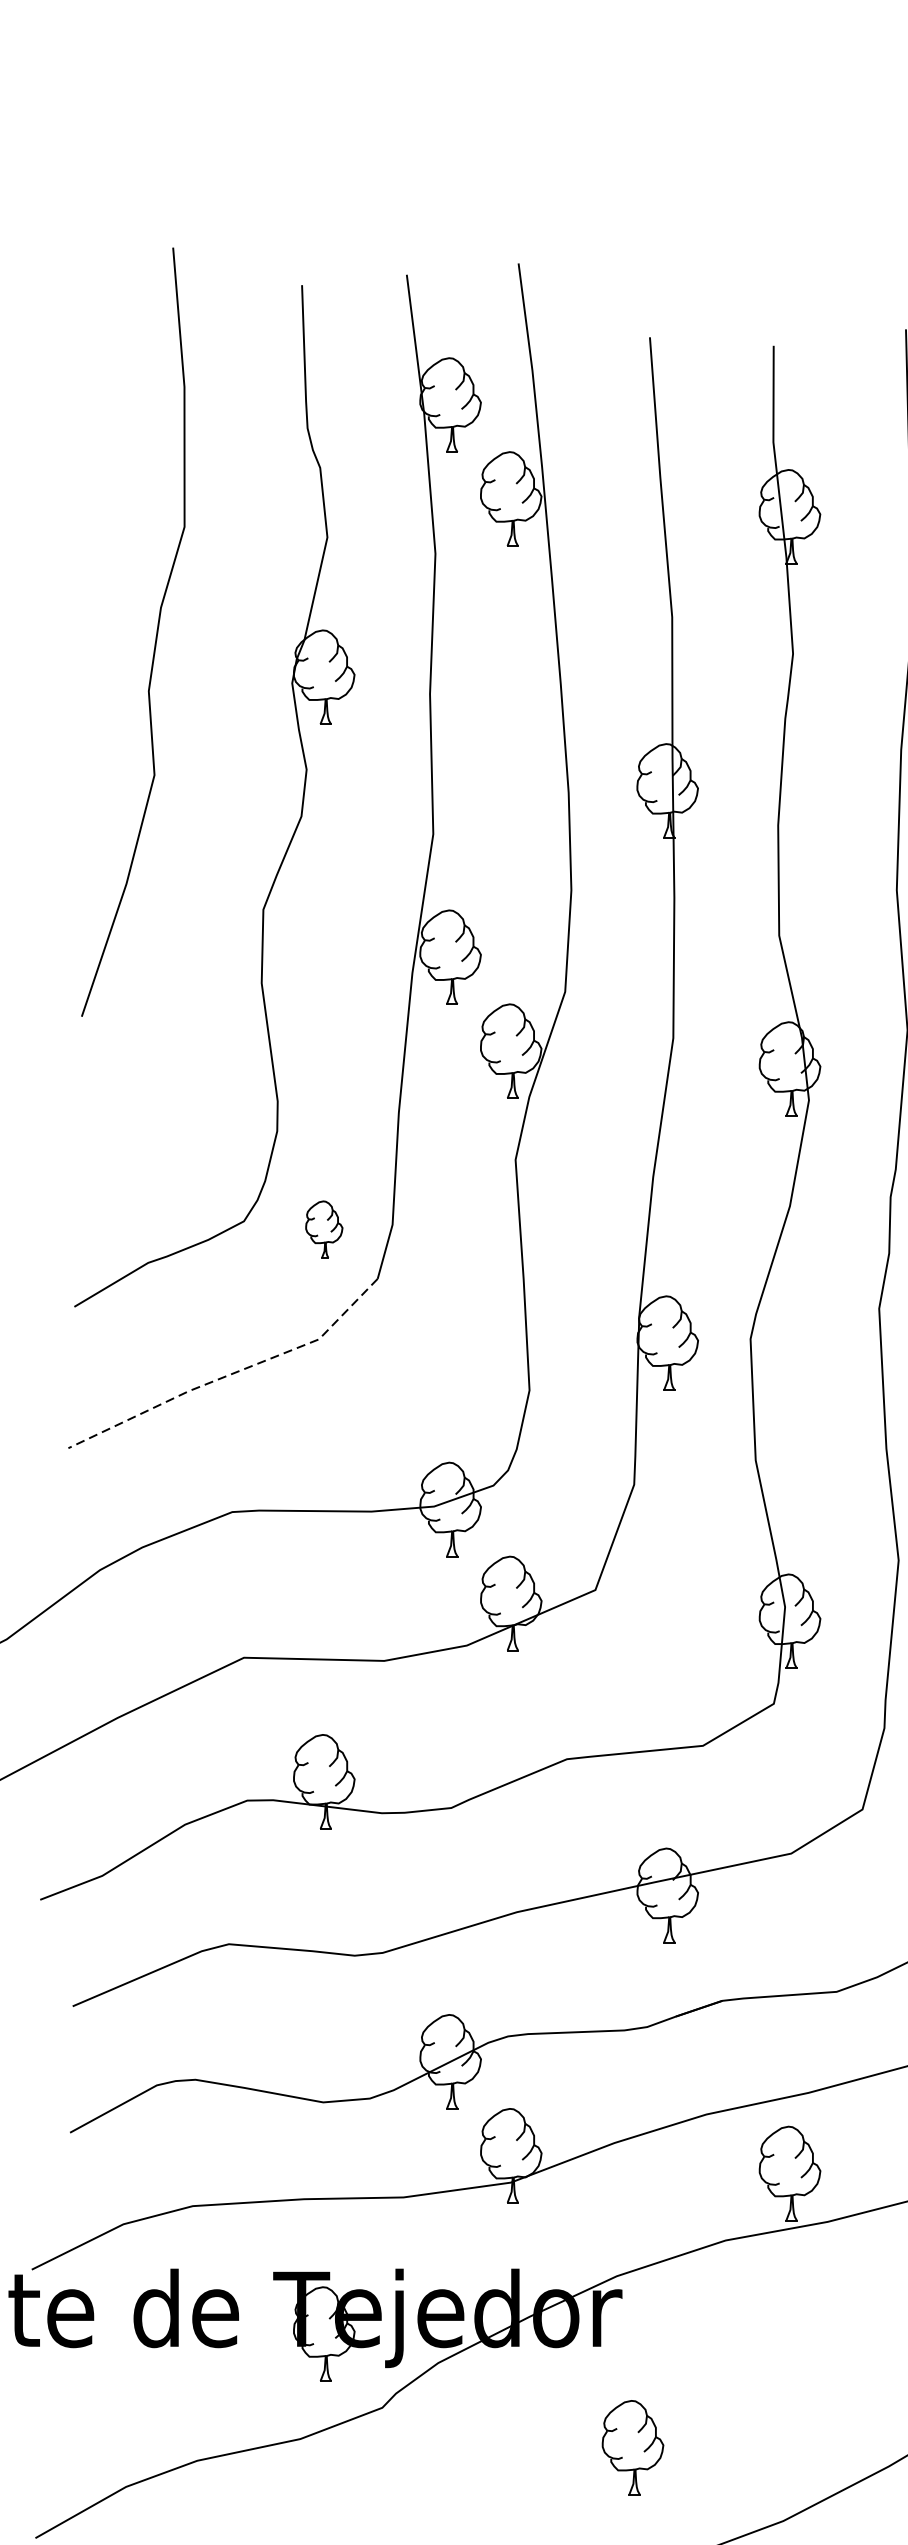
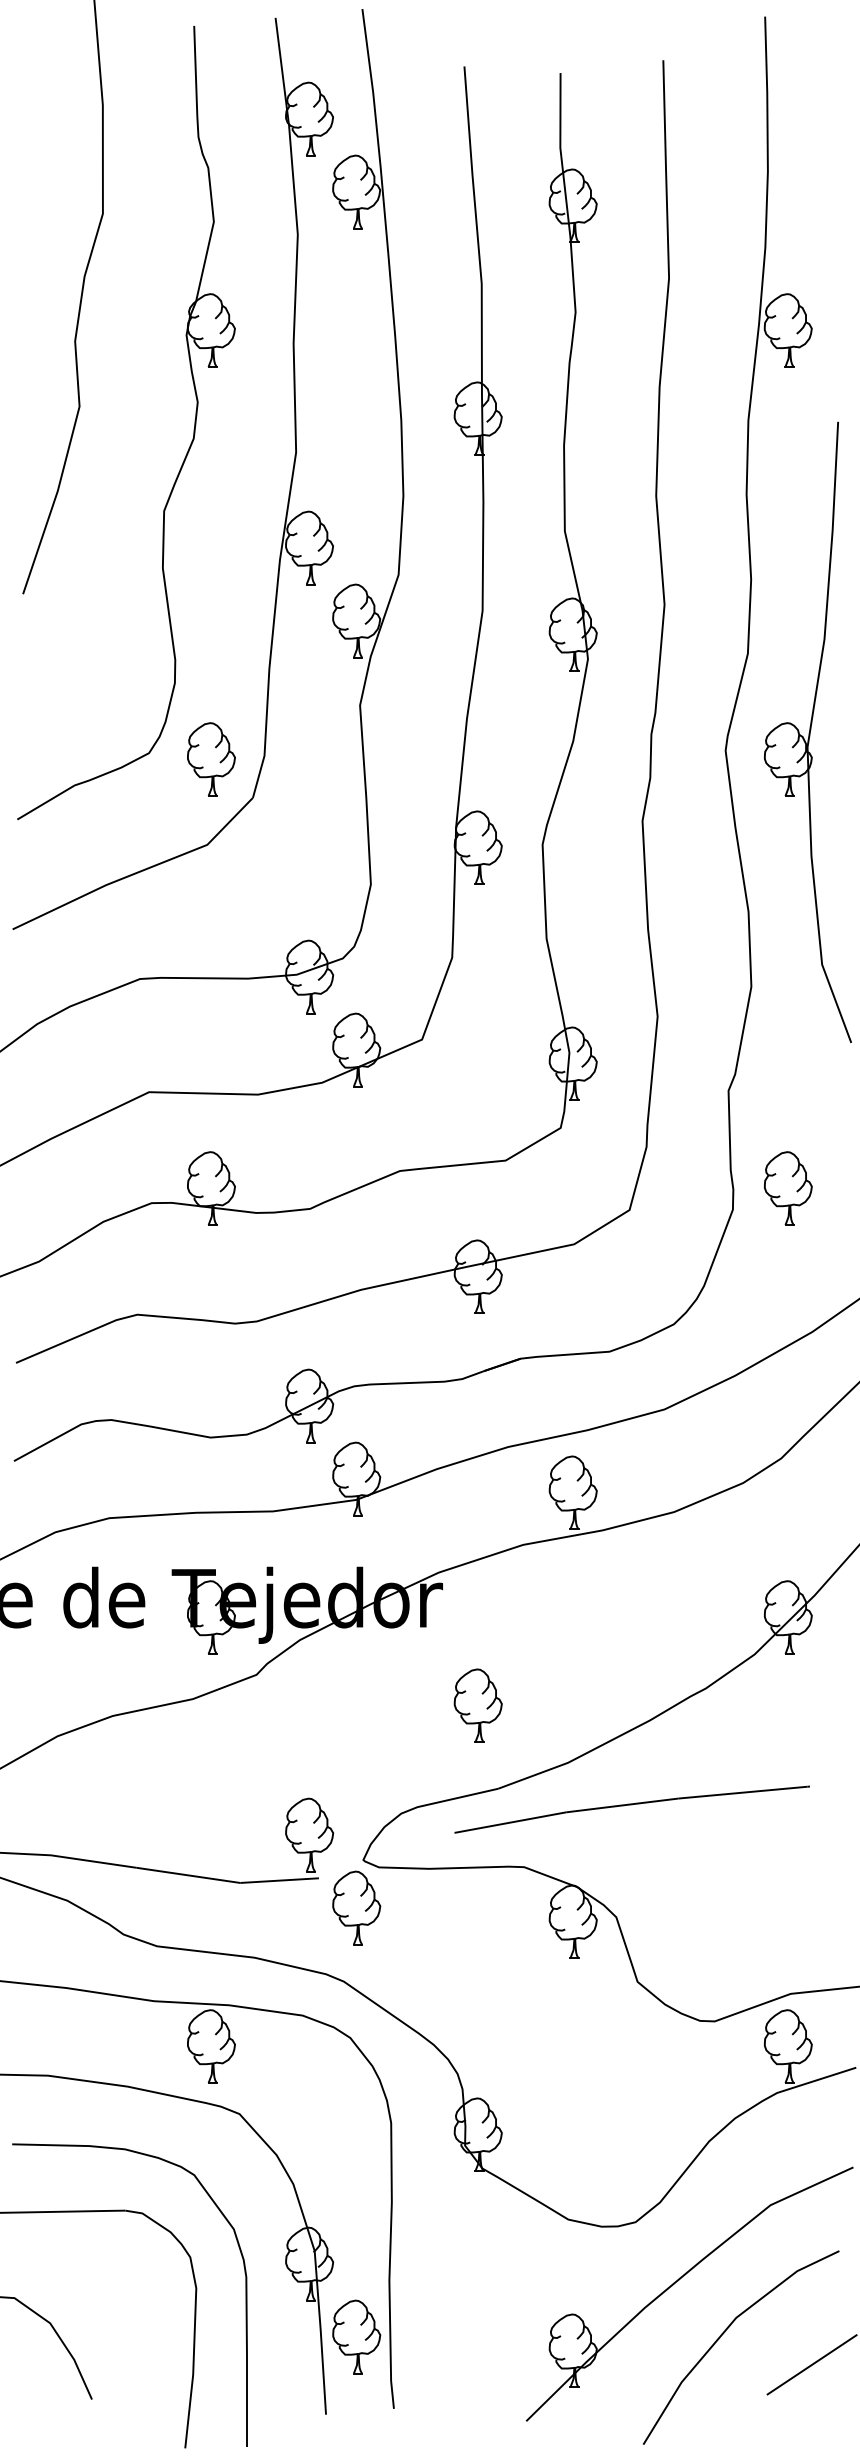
part: (324, 1229) -> (211, 759), size x1.67
line: (230, 1374) -> (138, 872), dashed -> solid
part: (632, 2447) -> (477, 1705), moved

